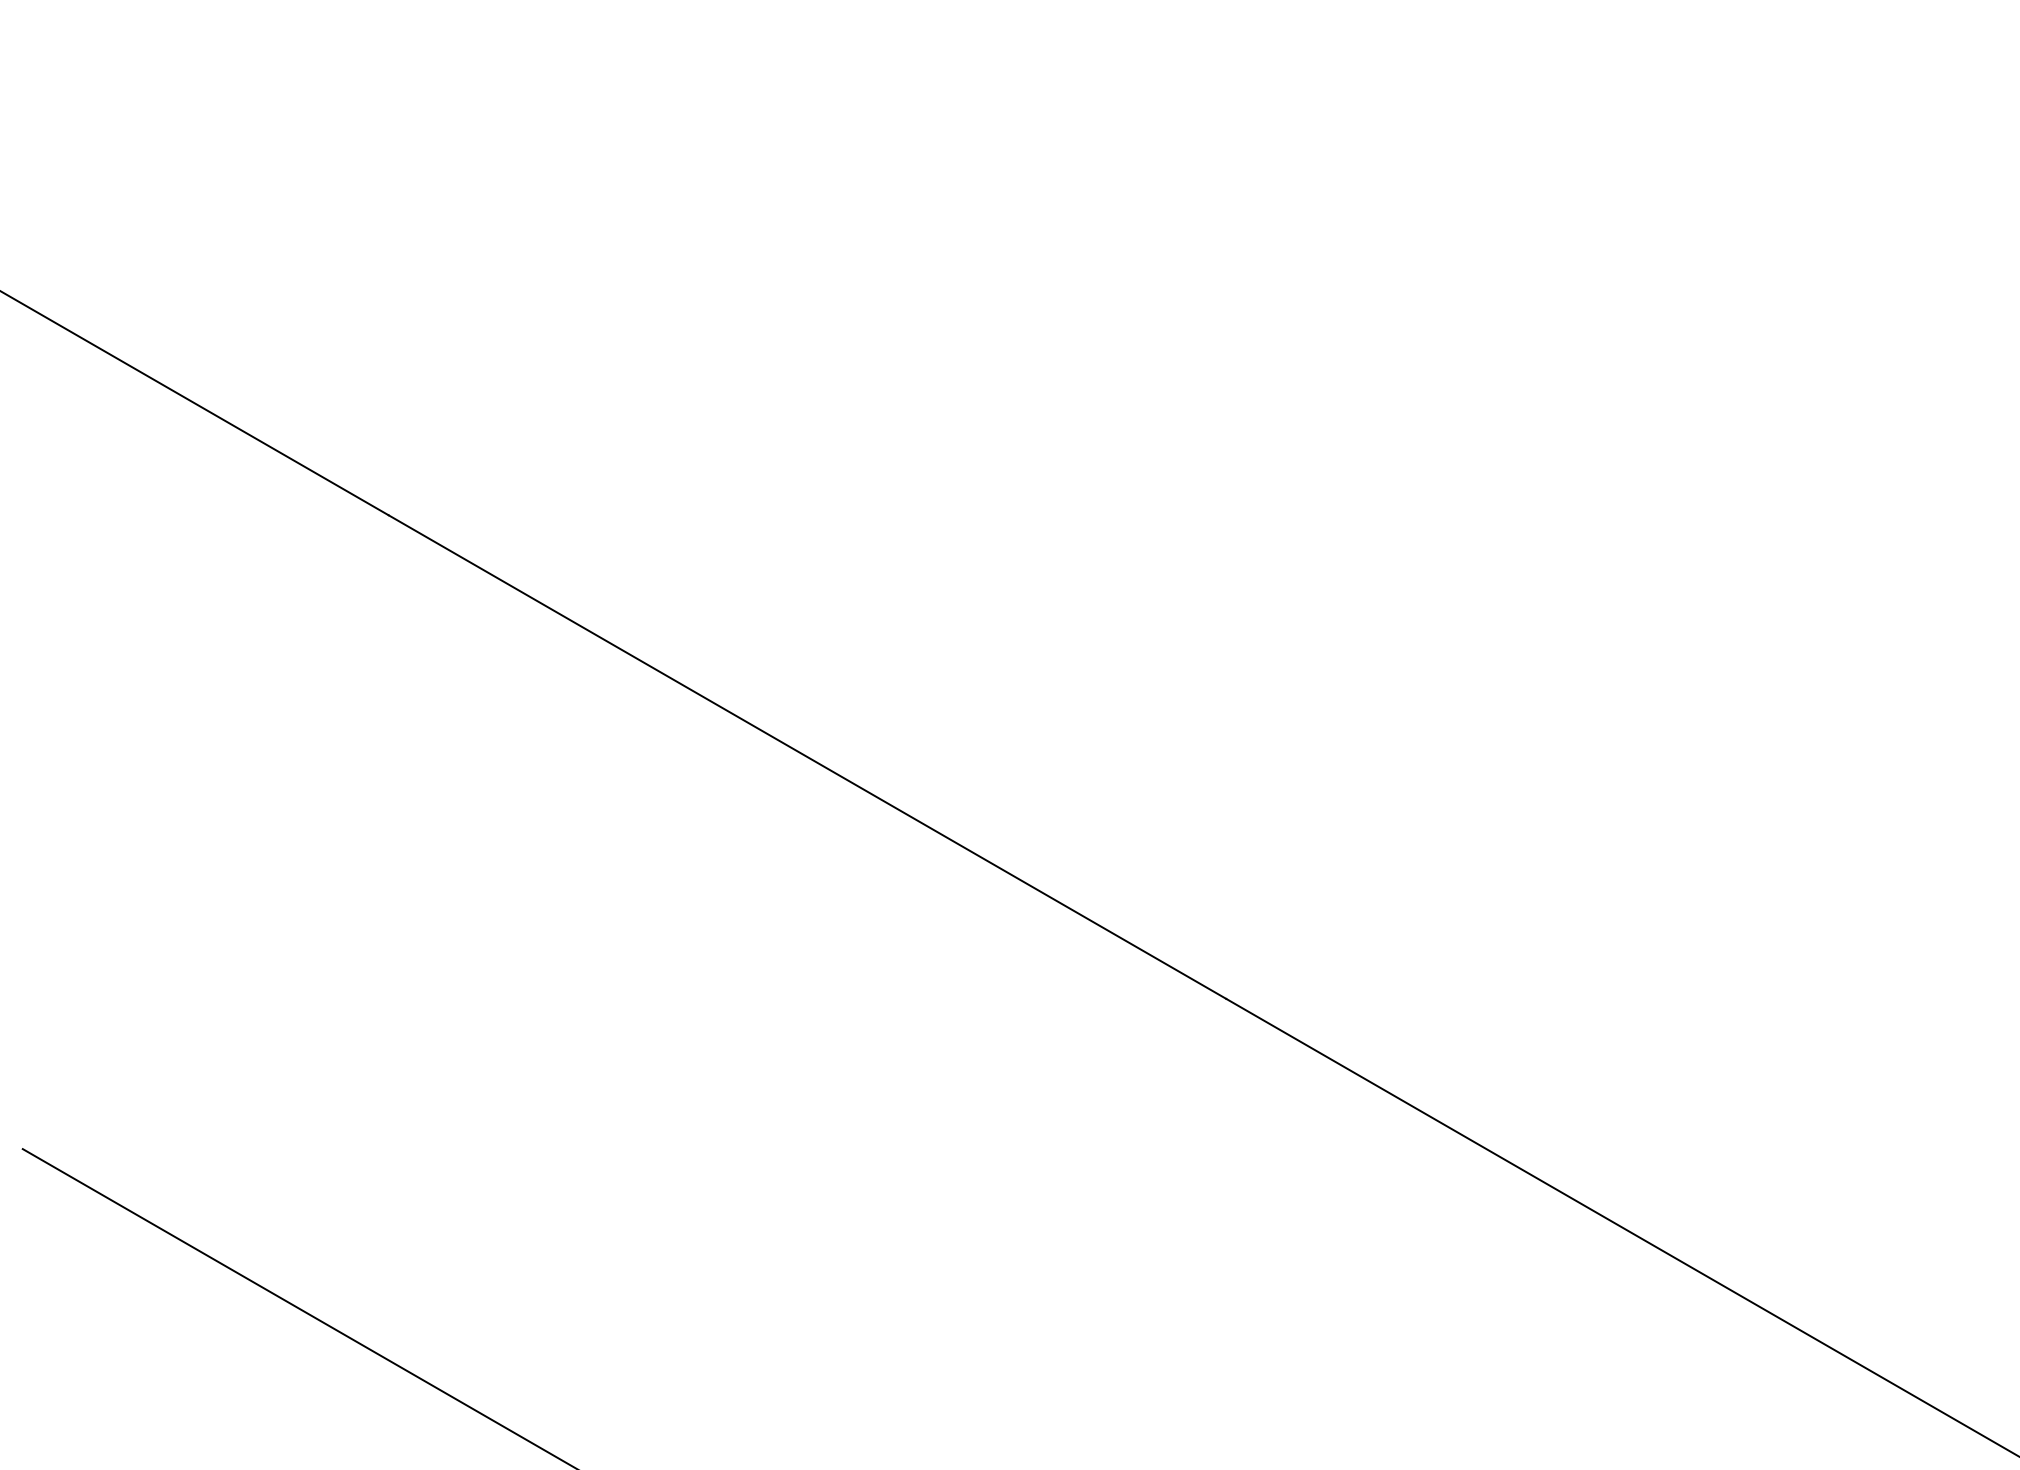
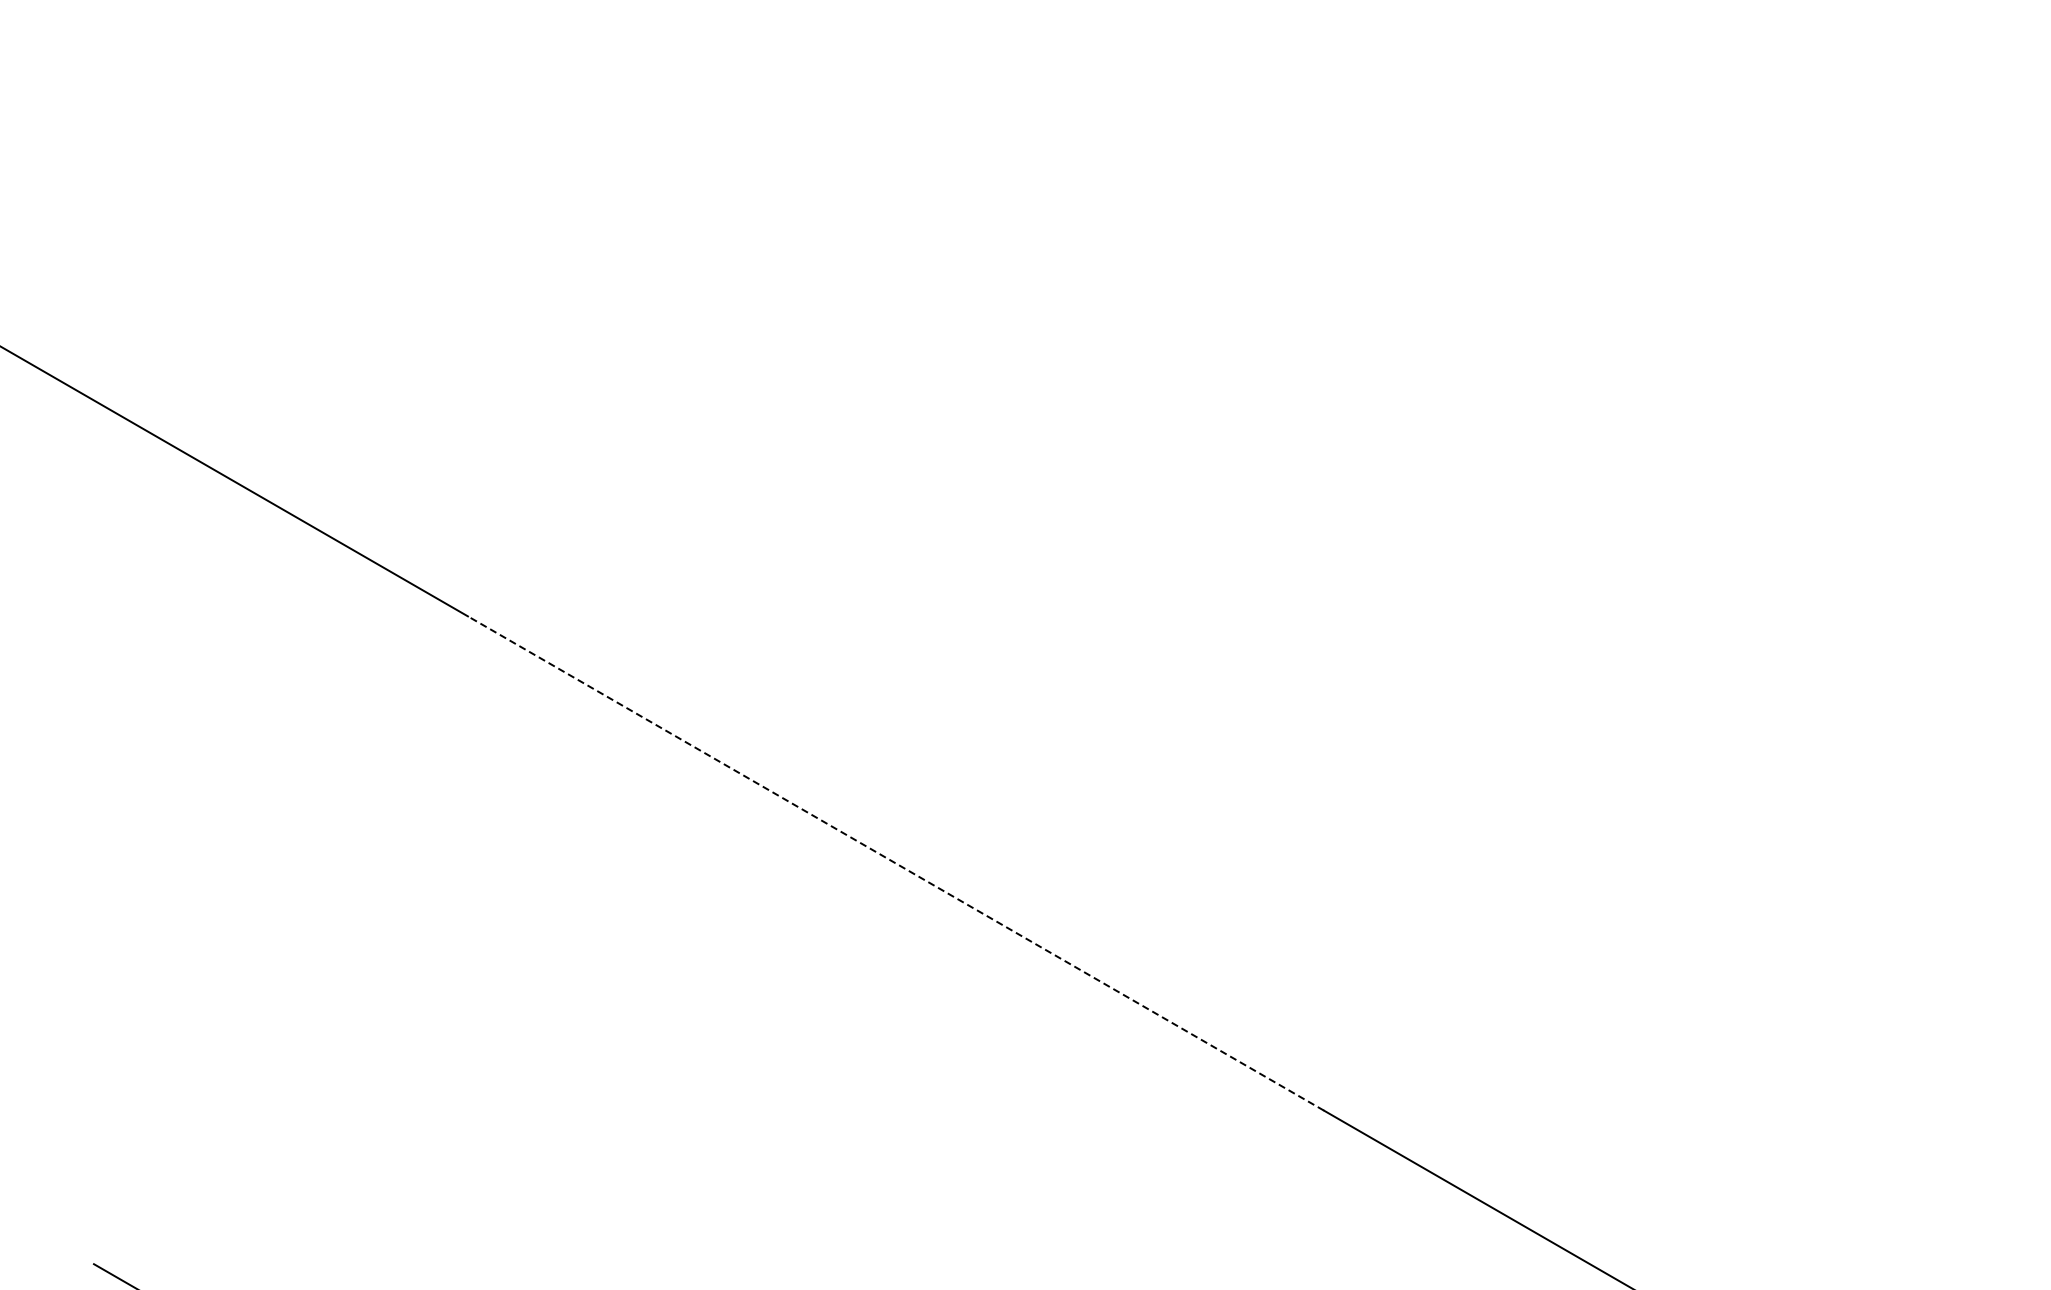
line: (807, 757) -> (896, 863), solid -> dashed

